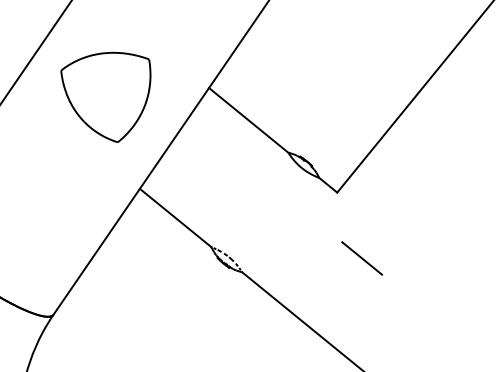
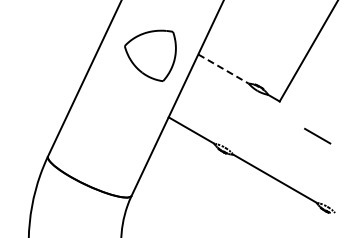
part: (103, 94) -> (150, 55), moved
line: (248, 121) -> (223, 69), solid -> dashed
line: (362, 257) -> (317, 135), moved

